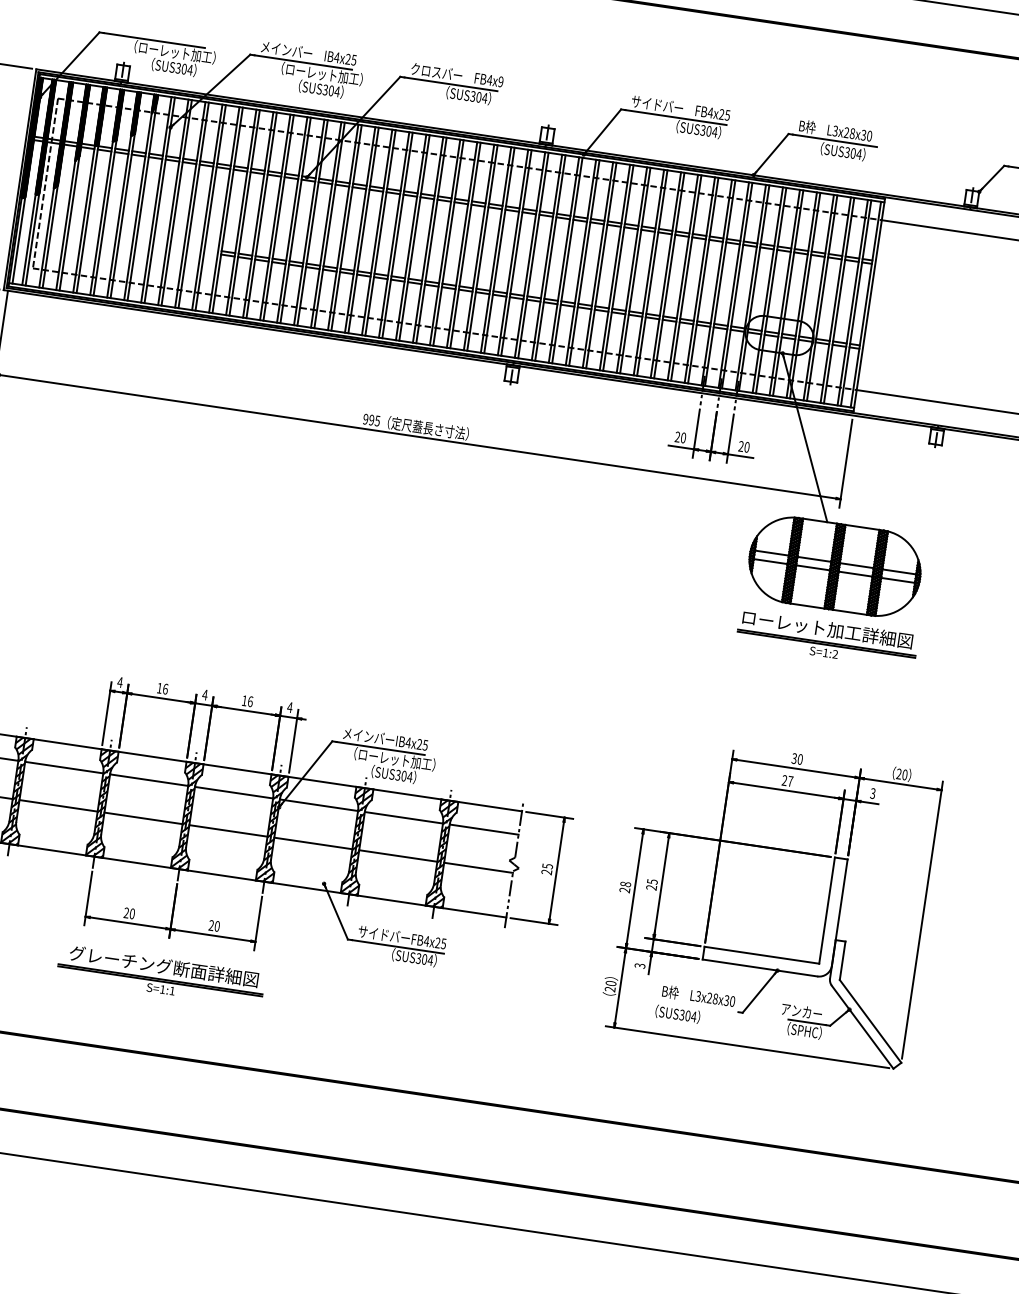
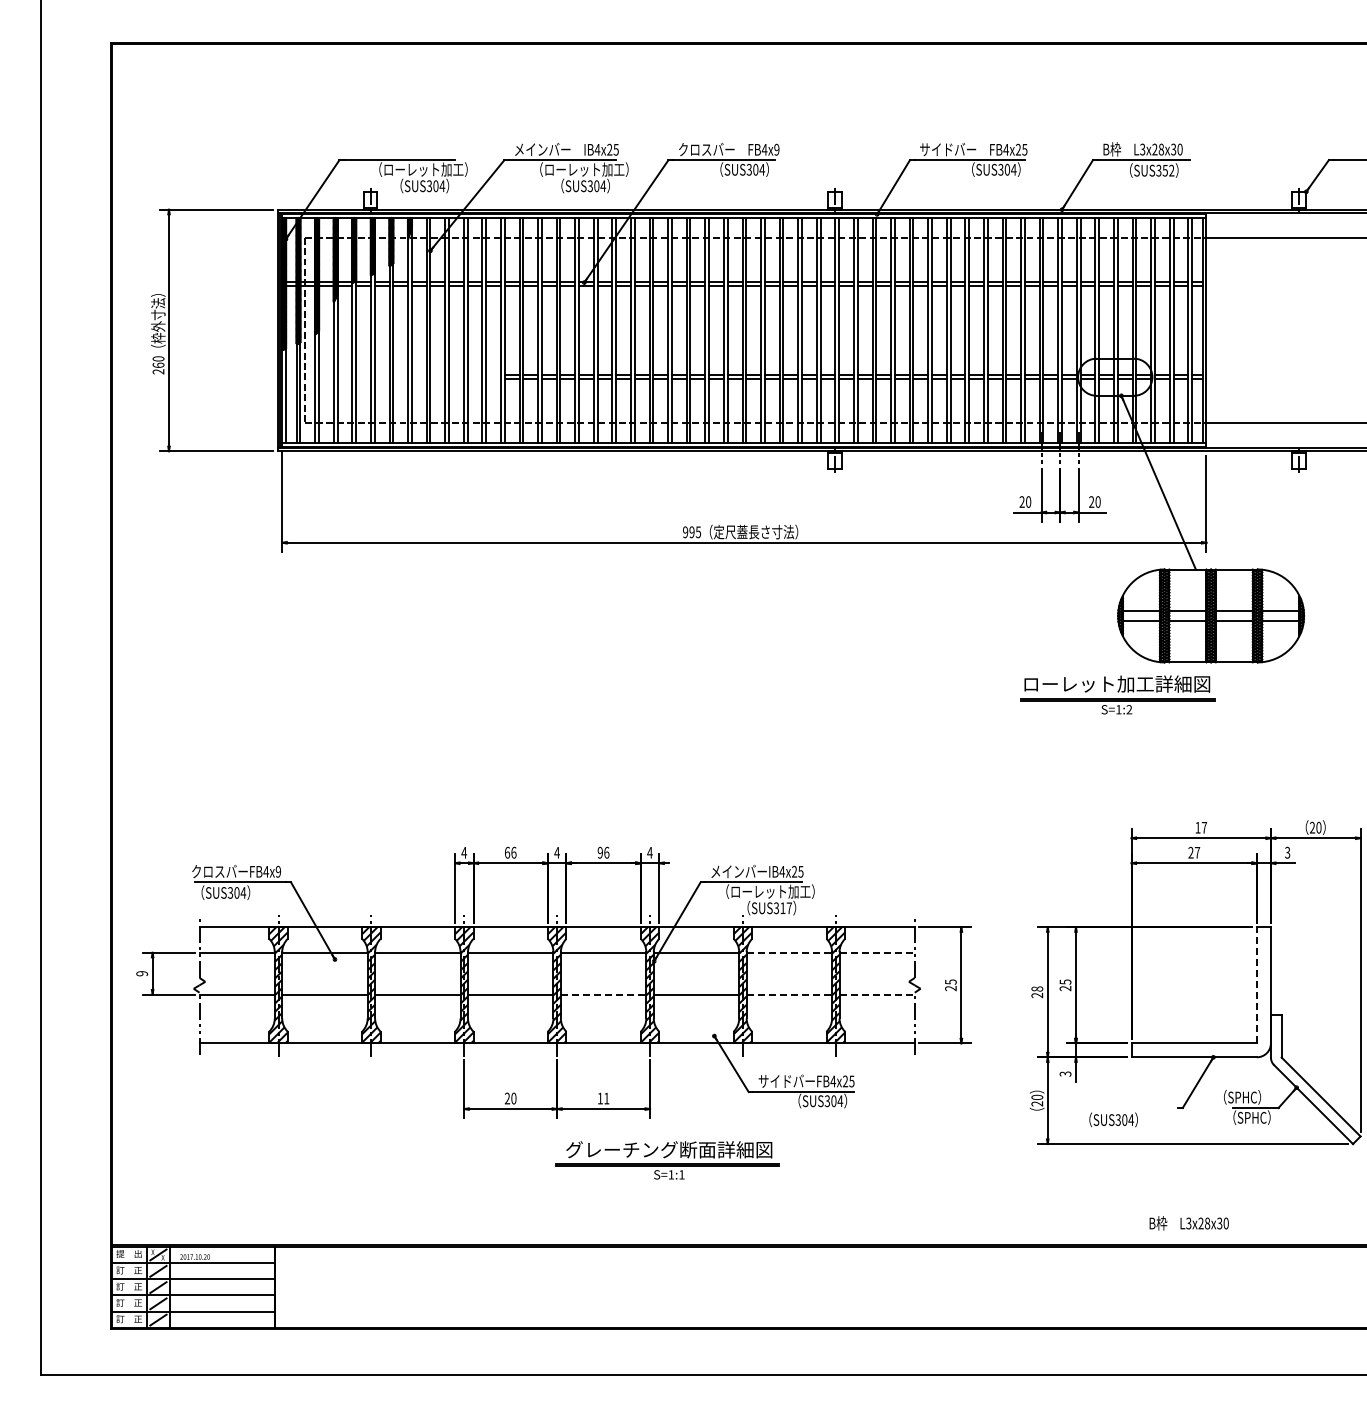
text: (856, 153) -> (1168, 170), SUS304 -> SUS352
part: (826, 638) -> (1117, 694), moved
text: (159, 688) -> (507, 852), 16 -> 66
text: (243, 700) -> (599, 852), 16 -> 96
text: (797, 758) -> (1201, 827), 30 -> 17
text: (407, 776) -> (786, 908), SUS304 -> SUS317
line: (404, 817) -> (789, 952), solid -> dashed
line: (484, 829) -> (877, 952), solid -> dashed
line: (228, 830) -> (603, 994), solid -> dashed
line: (398, 855) -> (789, 994), solid -> dashed
line: (478, 867) -> (877, 994), solid -> dashed
line: (826, 909) -> (1256, 984), solid -> dashed
text: (214, 925) -> (603, 1098), 20 -> 11
part: (161, 975) -> (667, 1160), moved
text: (698, 996) -> (1188, 1223), moved
text: (801, 1011) -> (1245, 1097), アンカー -> （SPHC）

